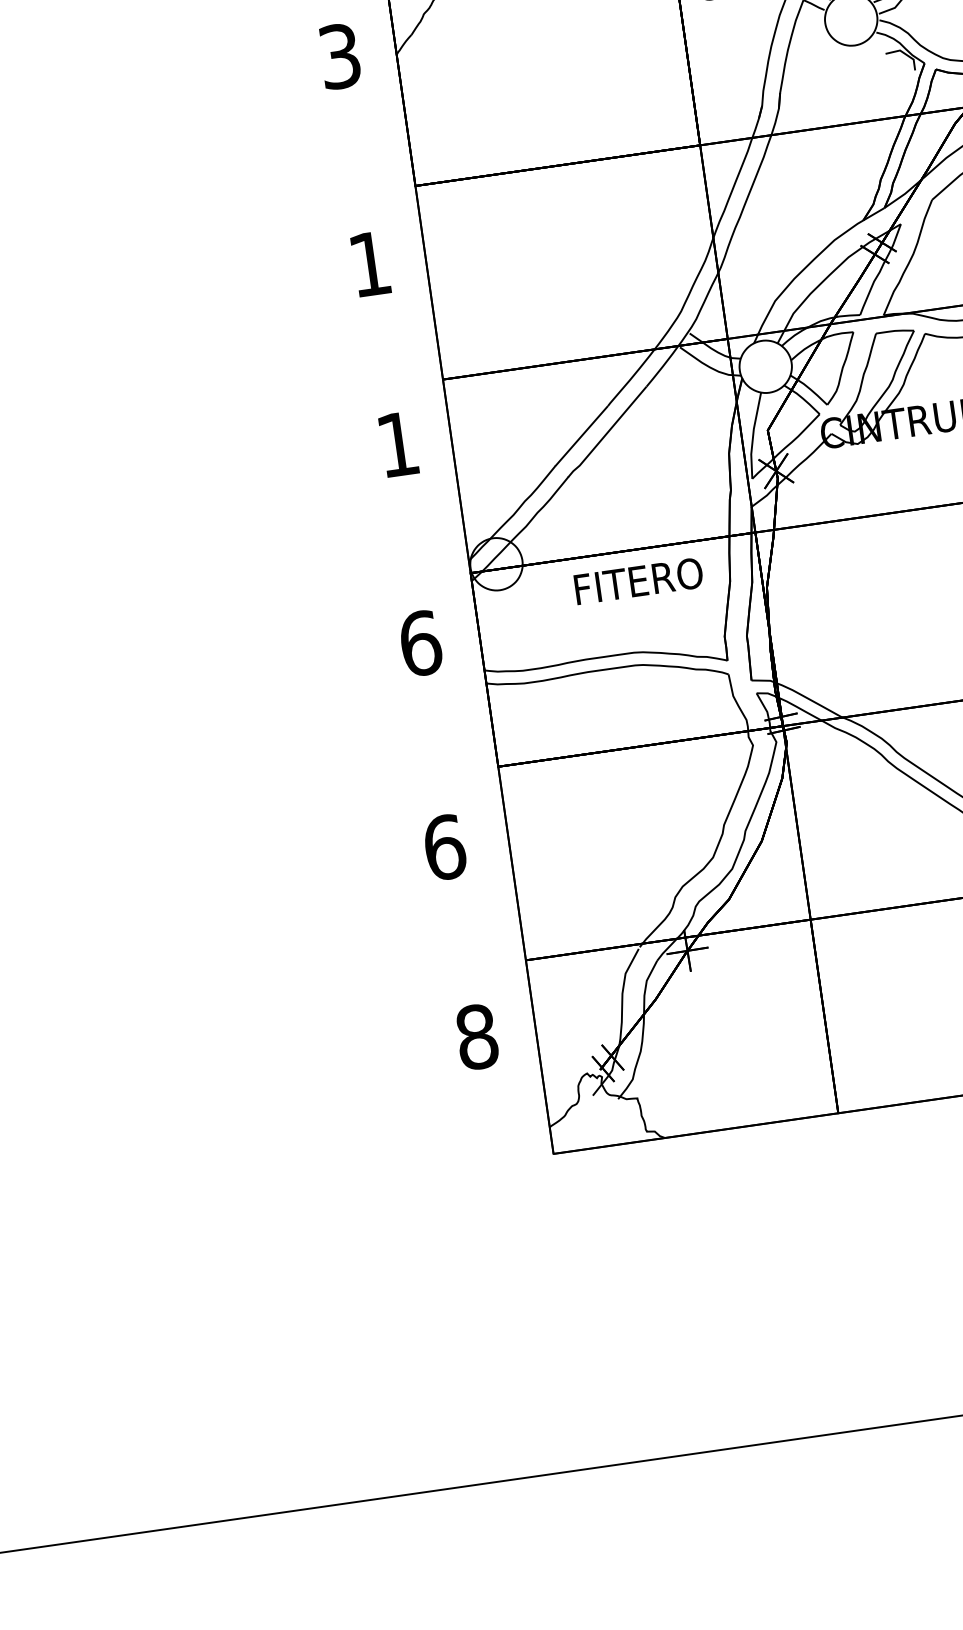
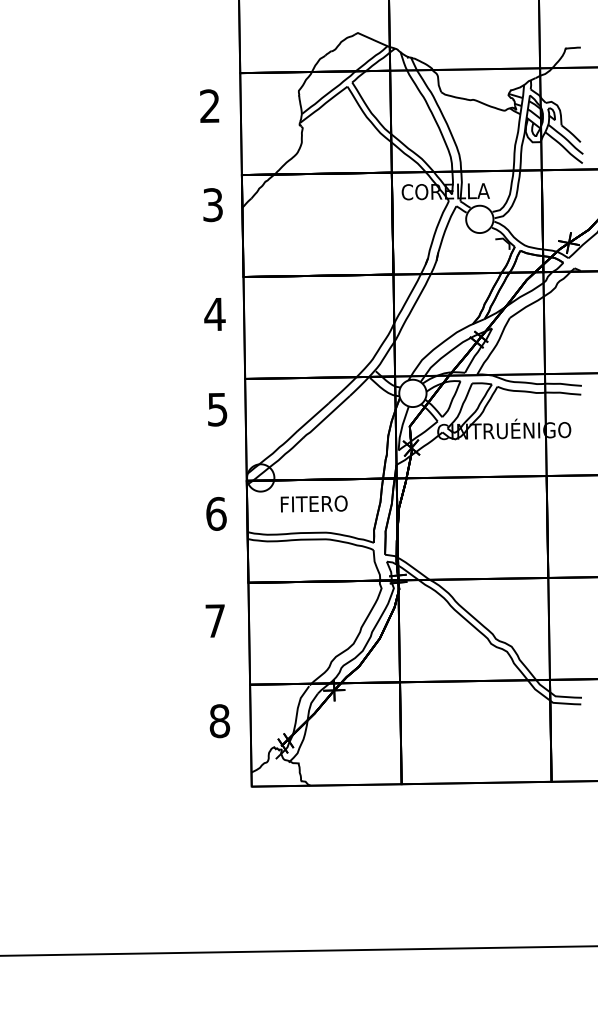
text: (369, 264) -> (214, 314), 1 -> 4
text: (397, 444) -> (217, 409), 1 -> 5
text: (637, 580) -> (313, 503), moved
text: (444, 848) -> (215, 621), 6 -> 7

